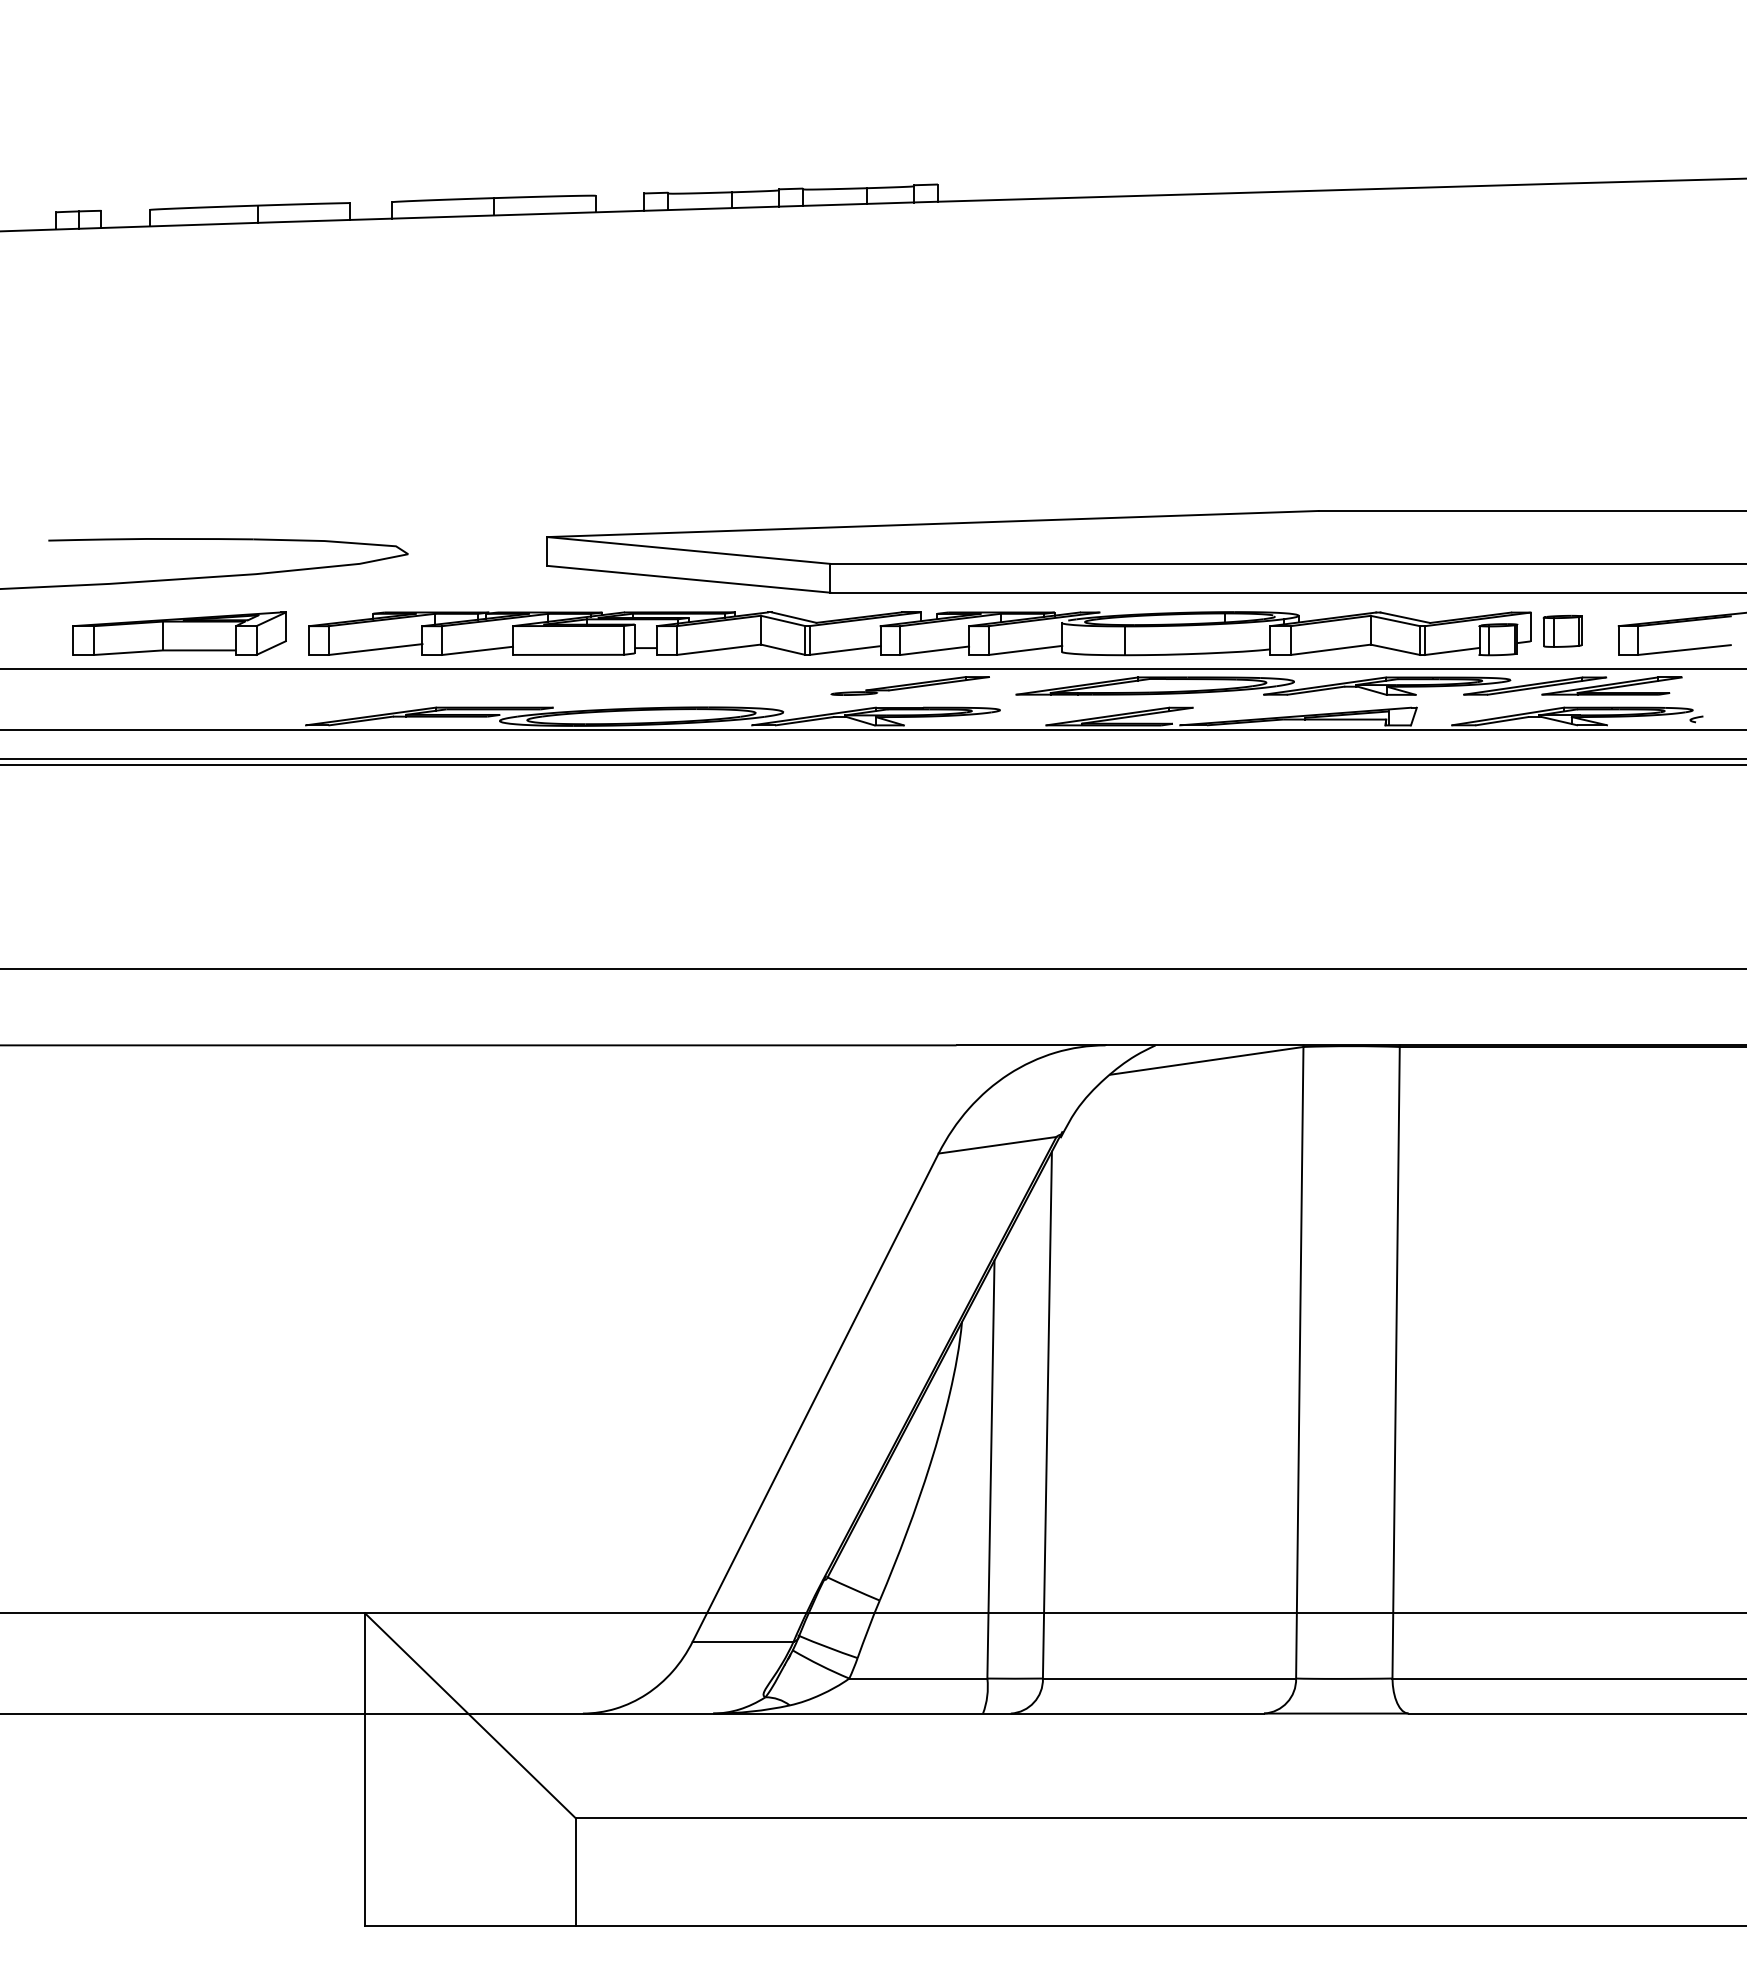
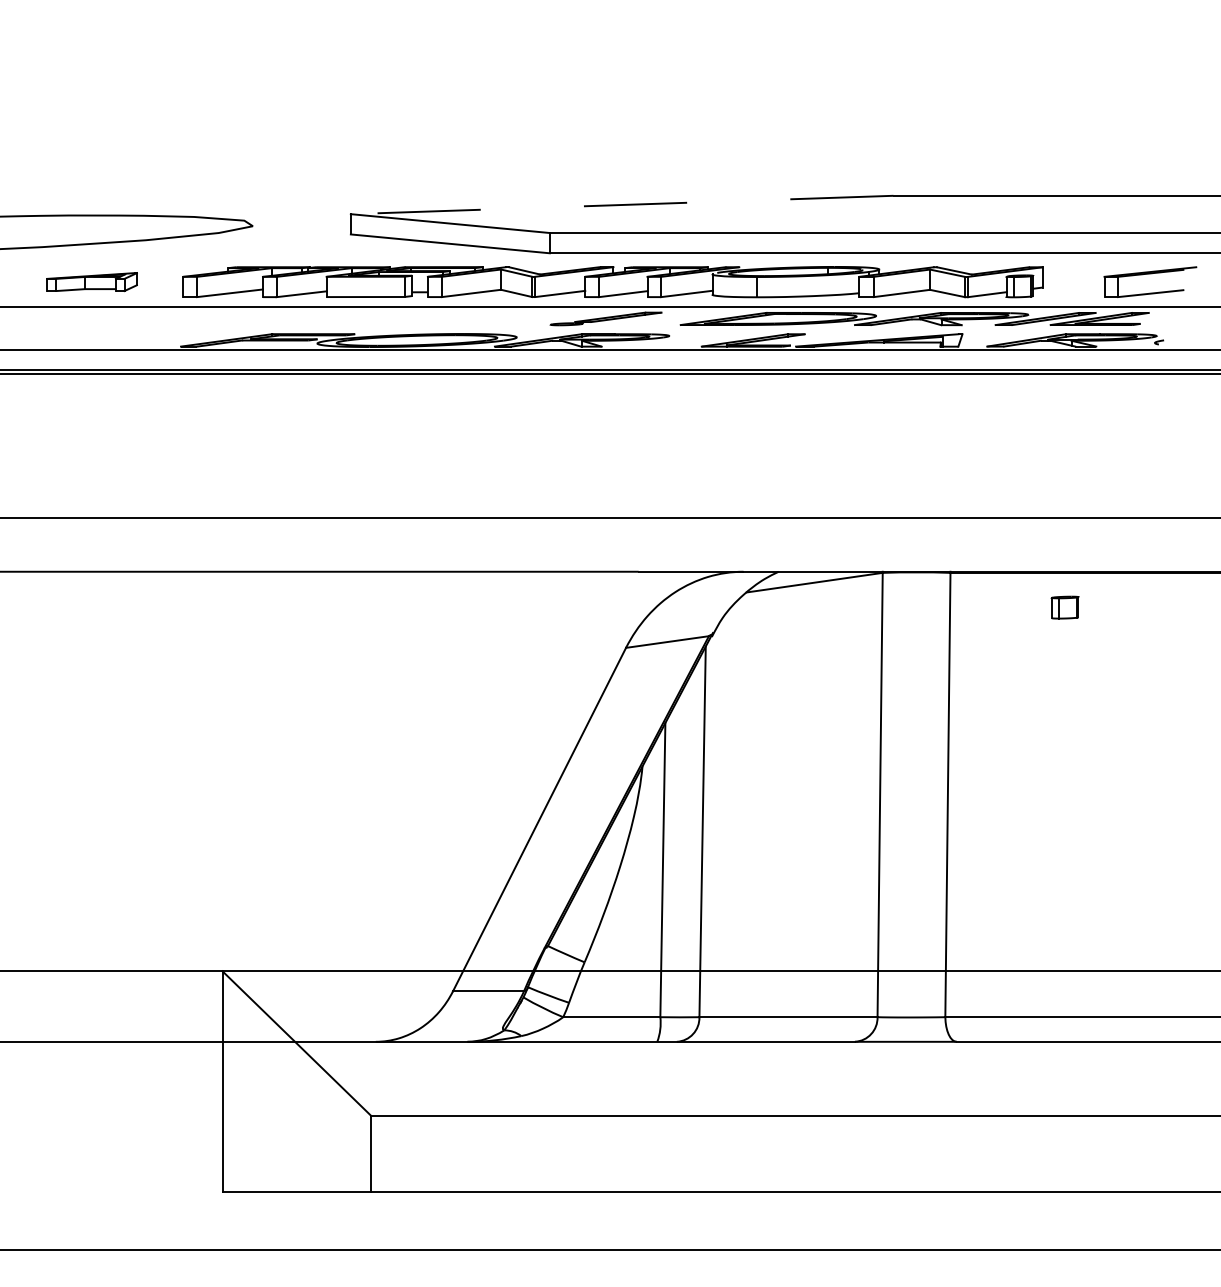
line: (933, 524) -> (622, 205), solid -> dashed
part: (1562, 630) -> (1064, 607), moved
part: (179, 633) -> (92, 282), size x0.6

